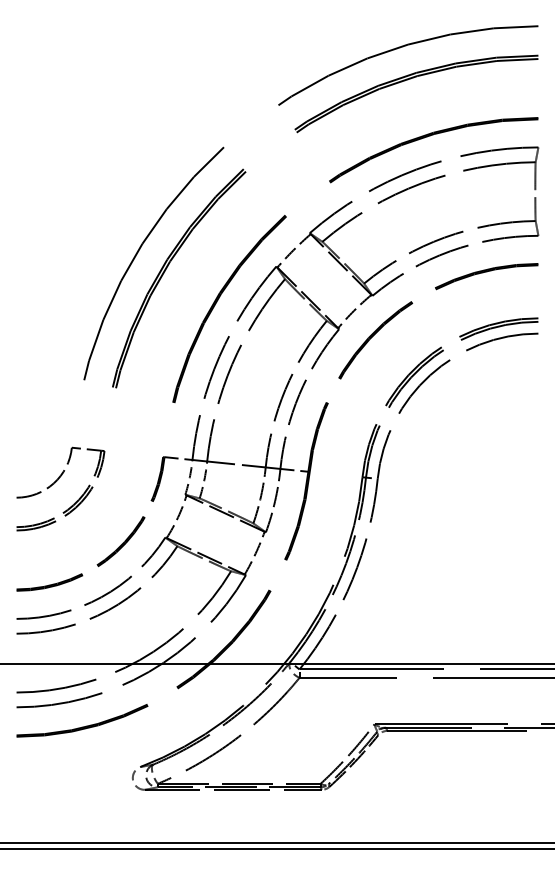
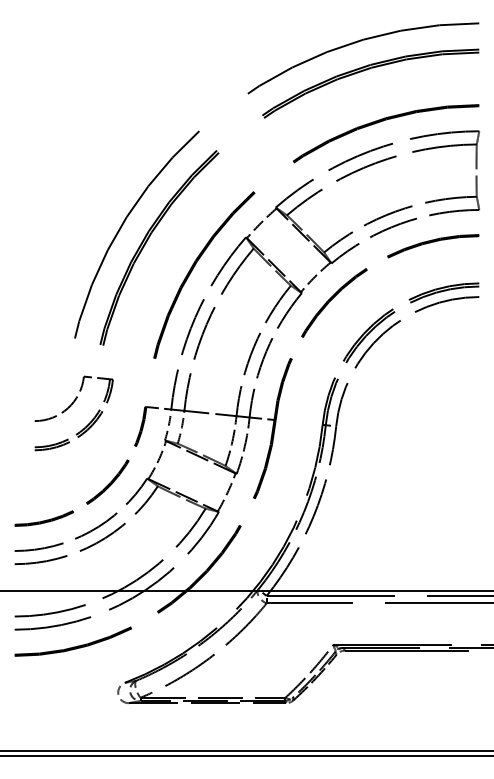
part: (55, 483) -> (69, 408), moved

